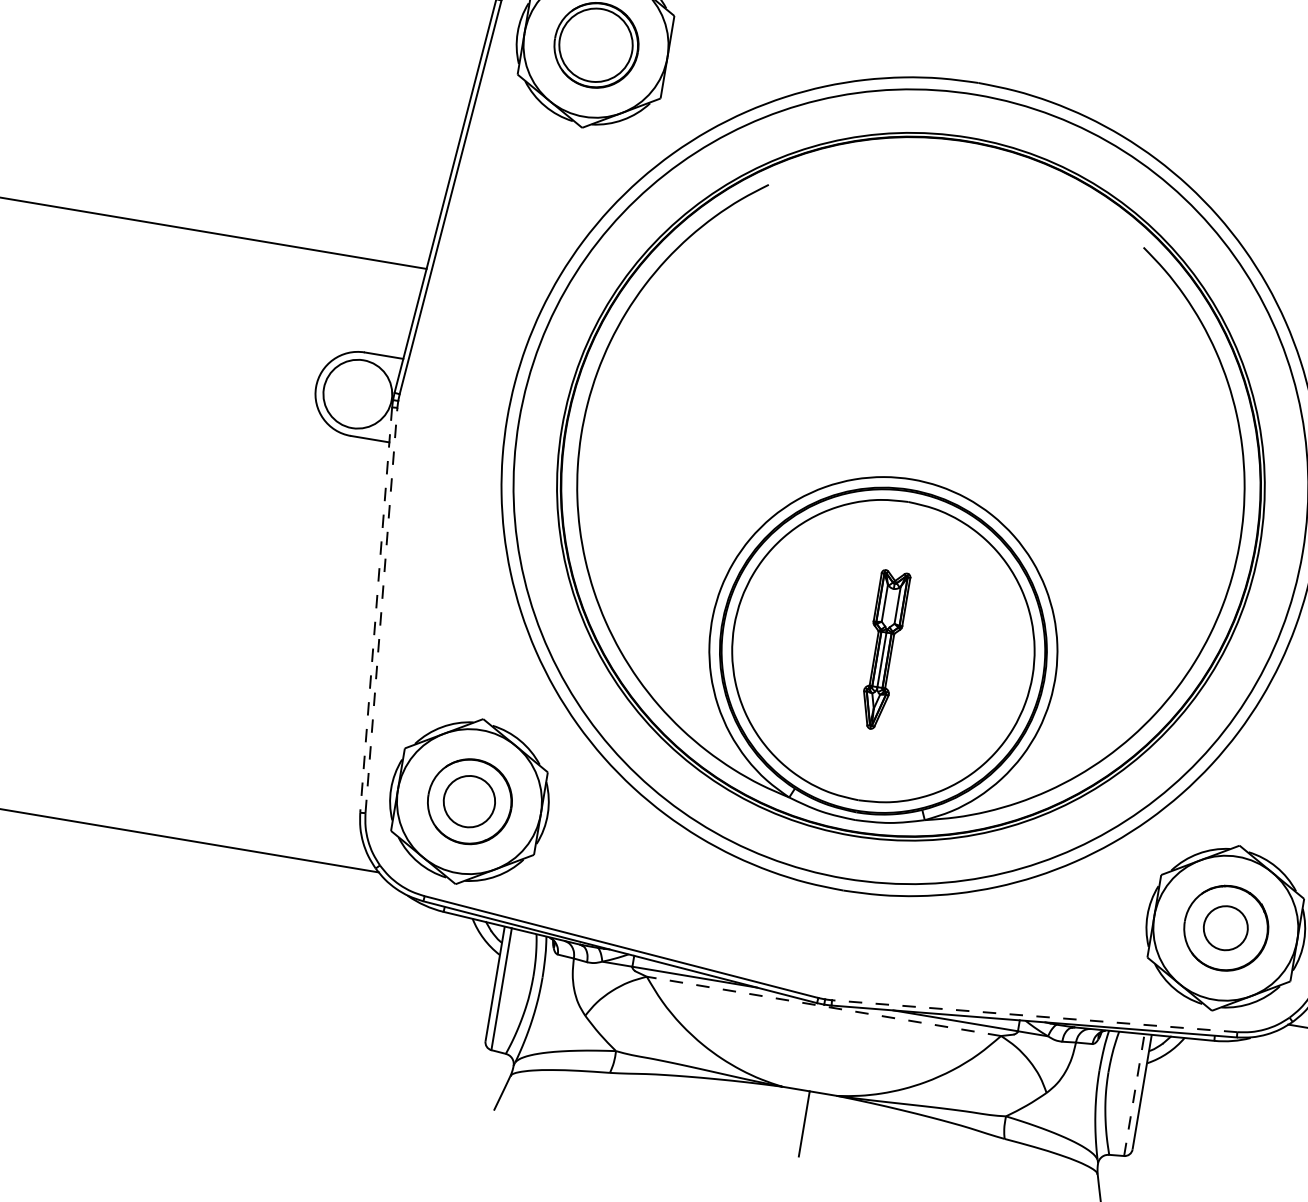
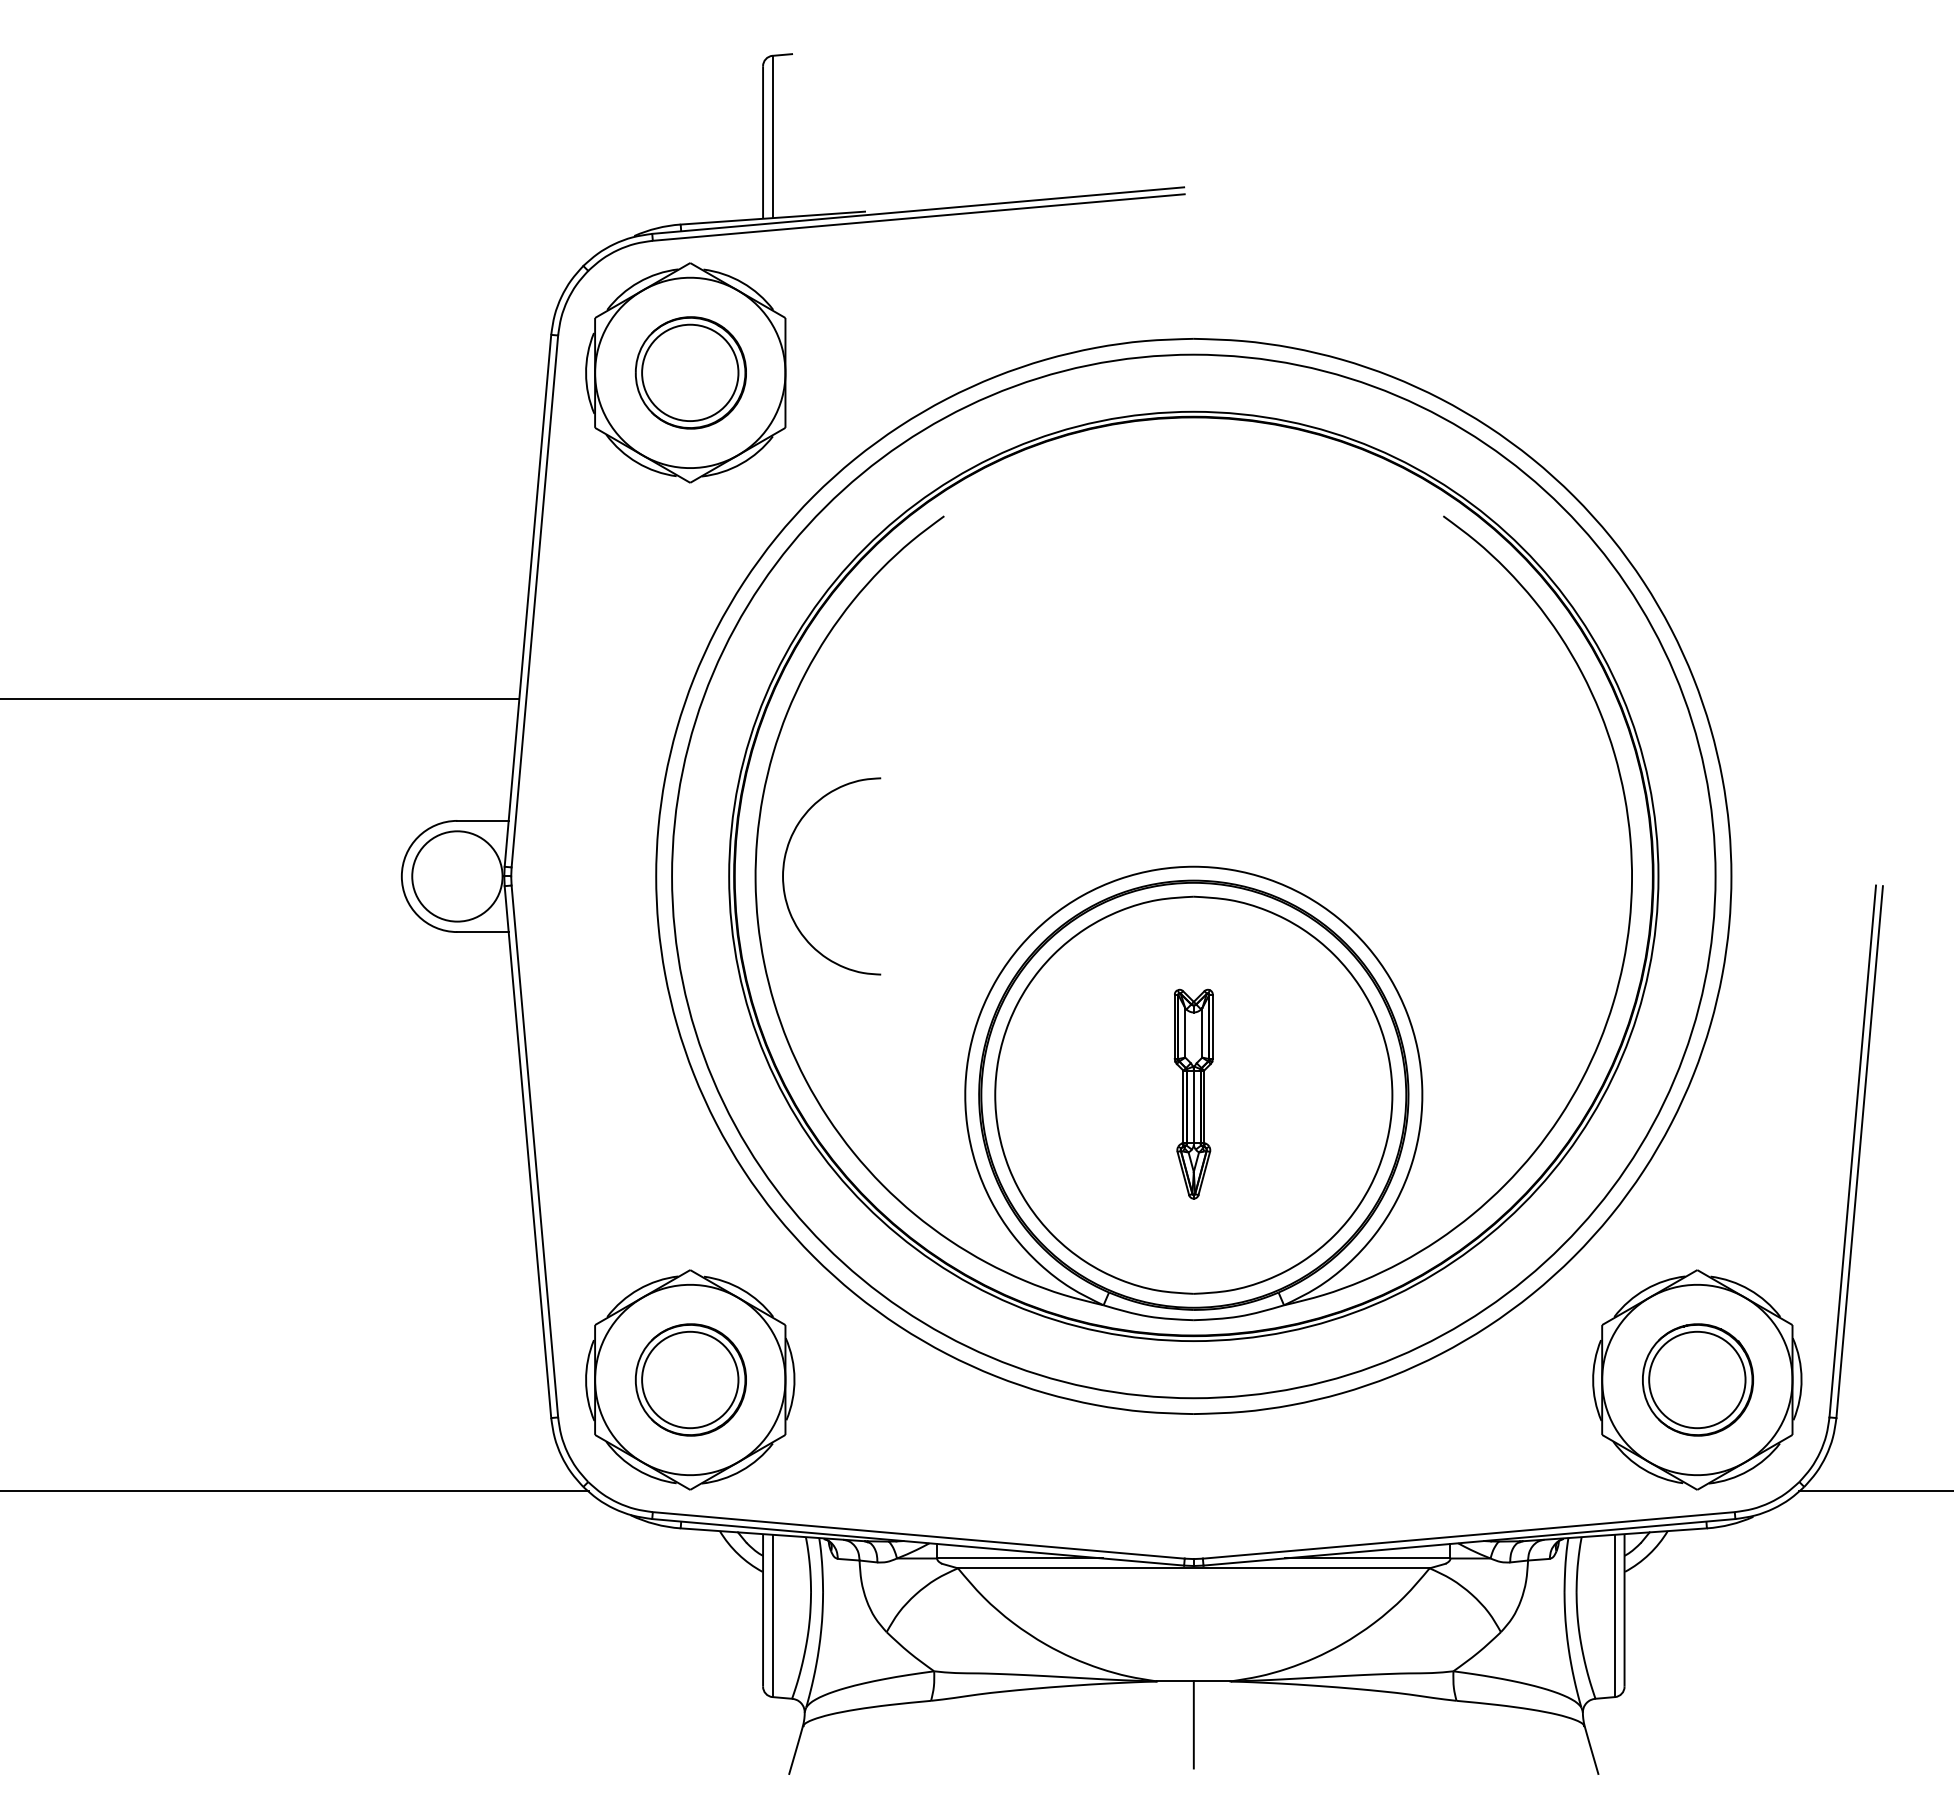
curve: (604, 430) -> (784, 870), added
line: (375, 610) -> (527, 1152), dashed -> solid
line: (381, 610) -> (534, 1151), dashed -> solid
circle: (469, 801) -> (690, 1379), size x1.43
circle: (1225, 927) -> (1697, 1379), size x1.67
line: (823, 1006) -> (1193, 1568), dashed -> solid
line: (1034, 1016) -> (1468, 1535), dashed -> solid
line: (1134, 1094) -> (1615, 1615), dashed -> solid

